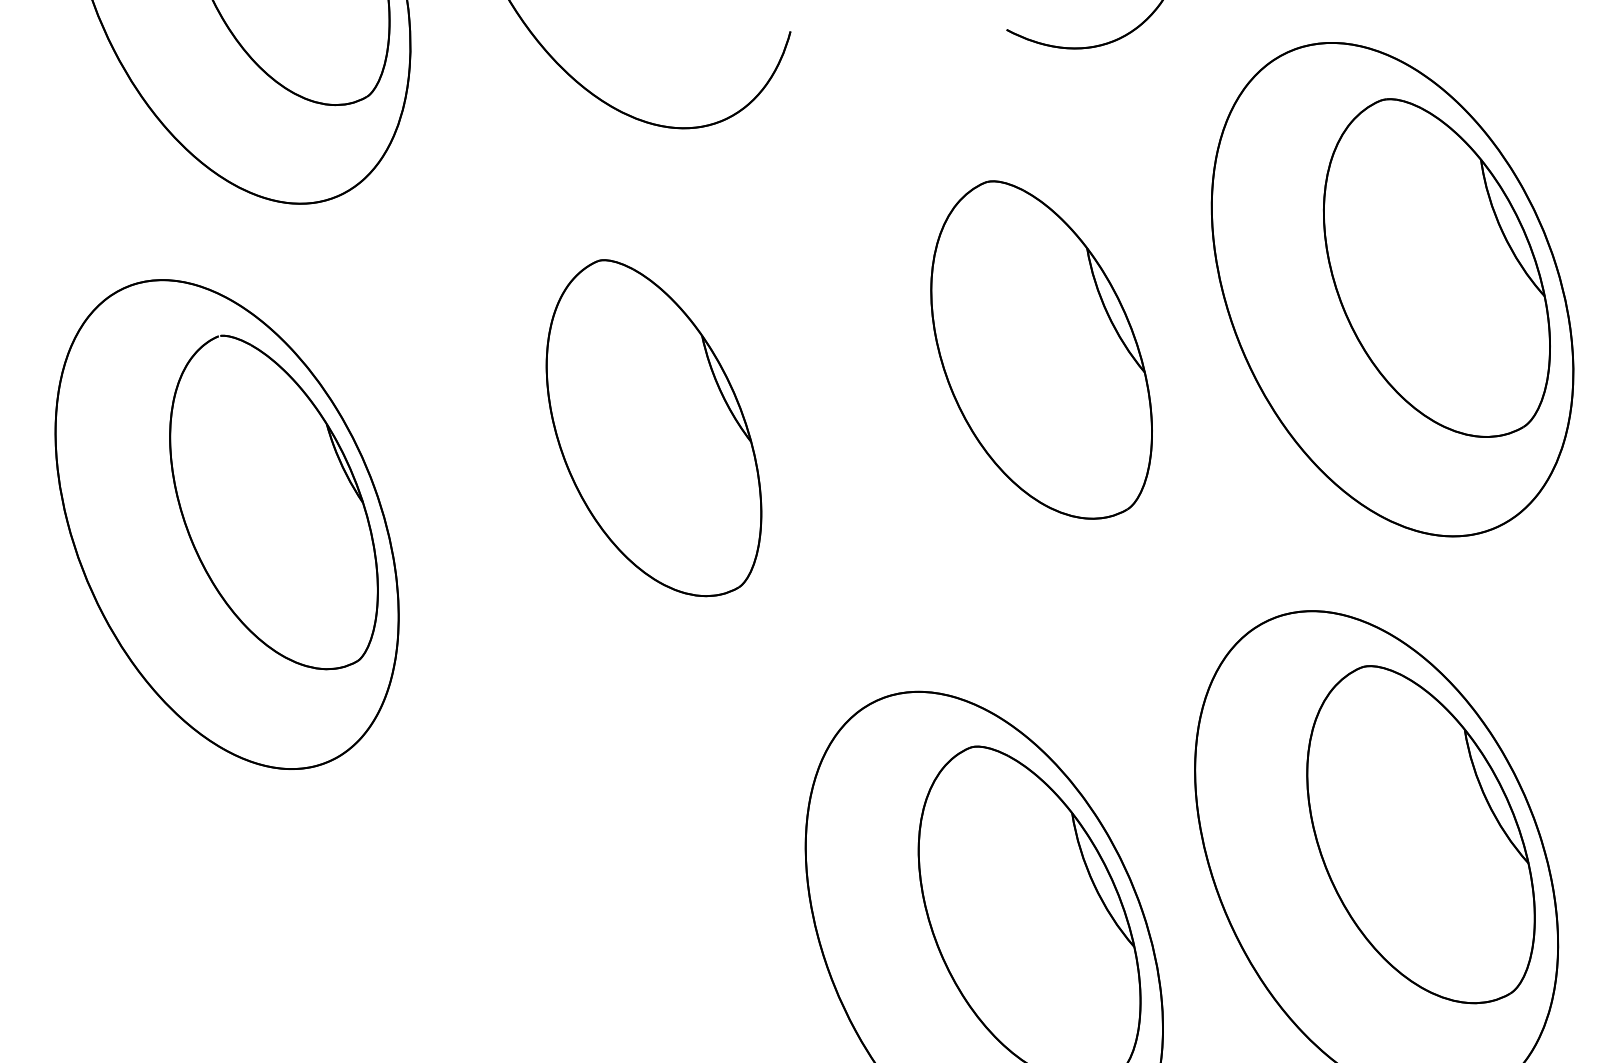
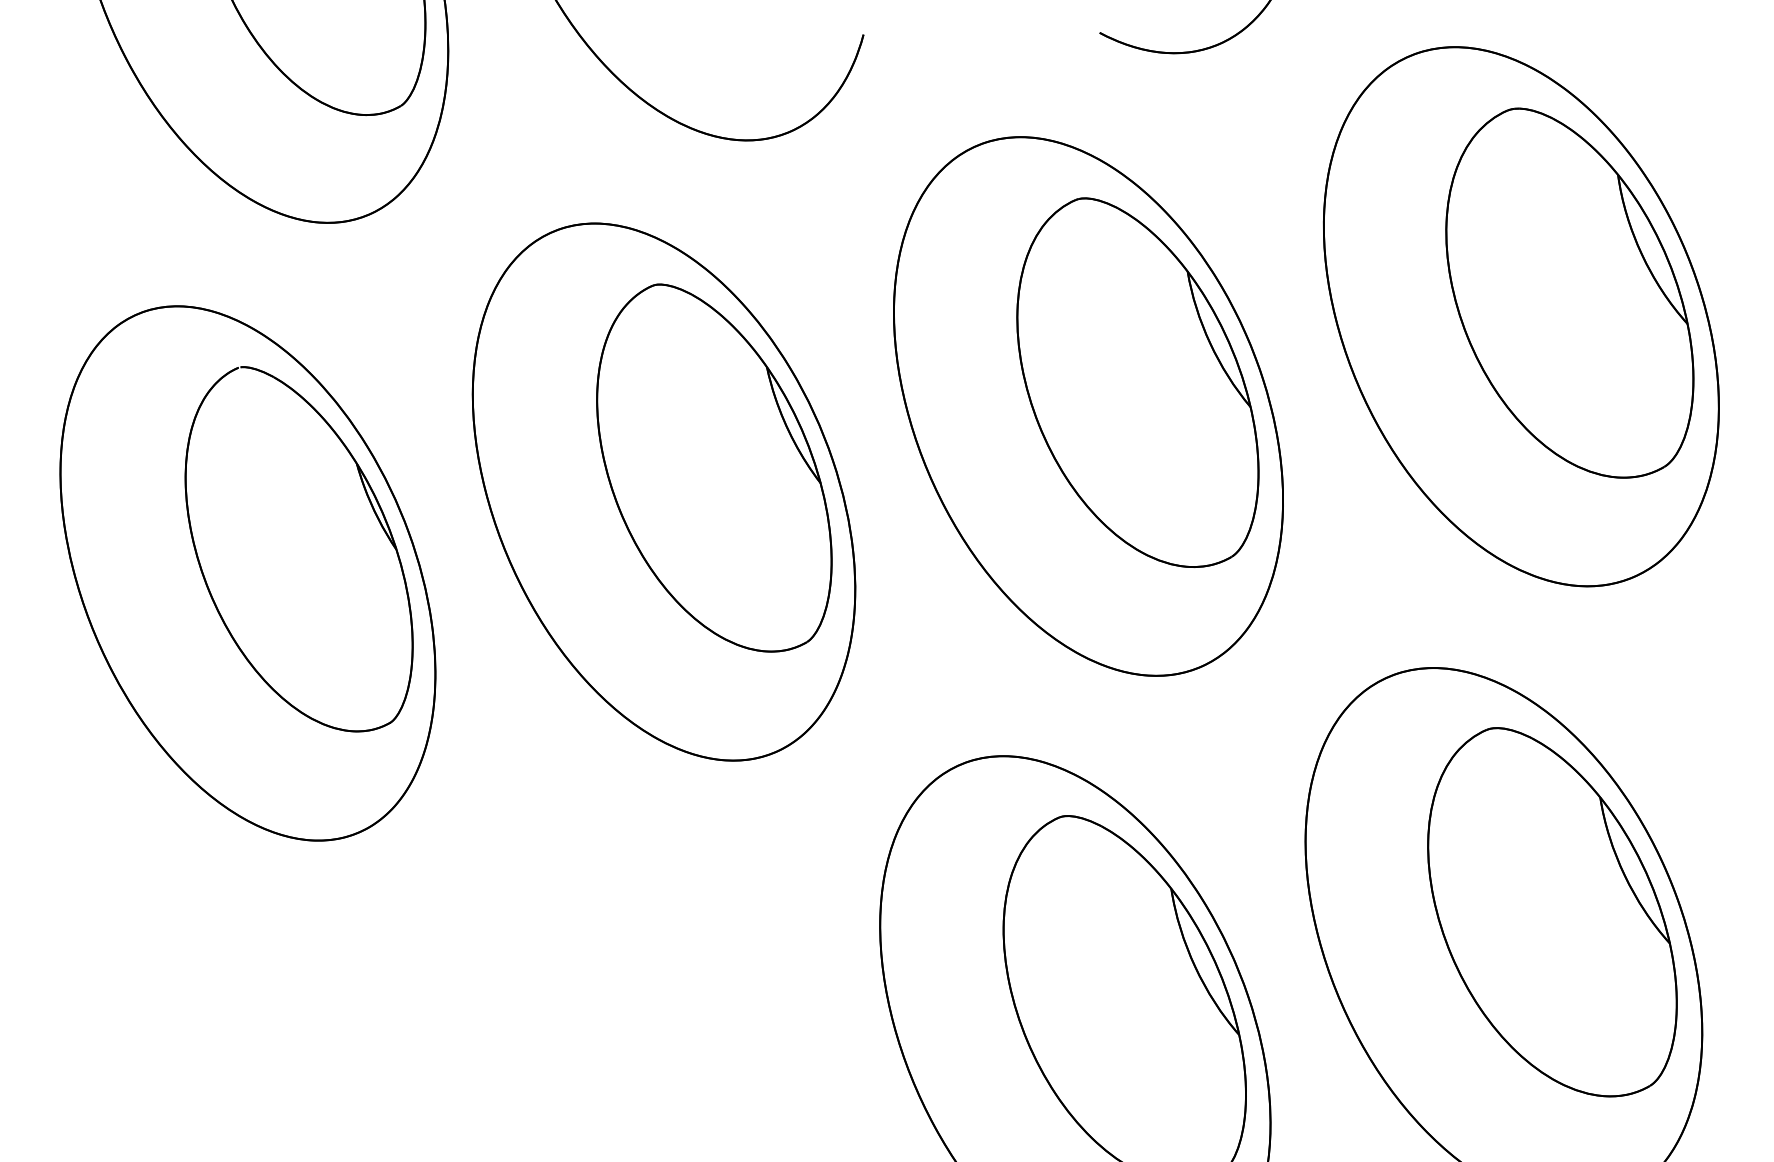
part: (996, 371) -> (1088, 406), added
part: (607, 449) -> (663, 491), added

